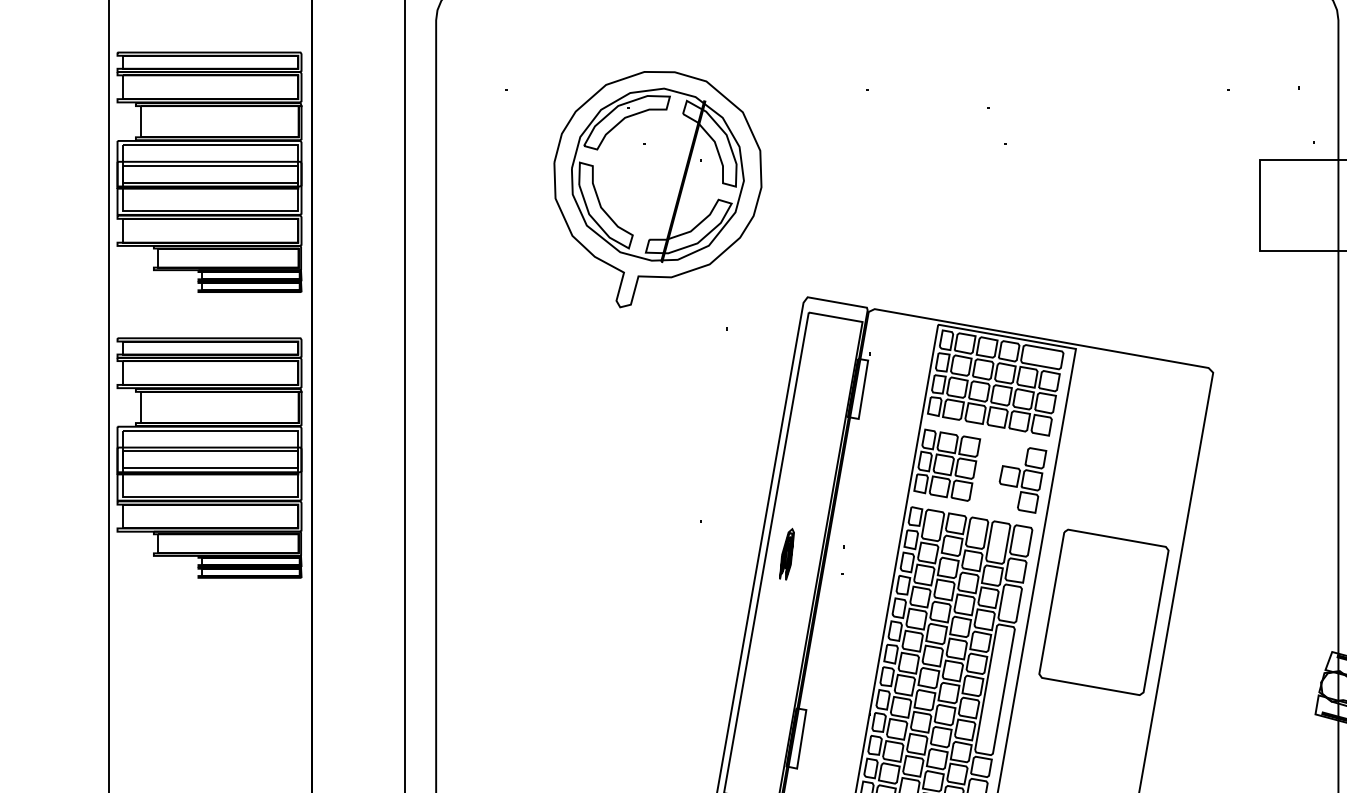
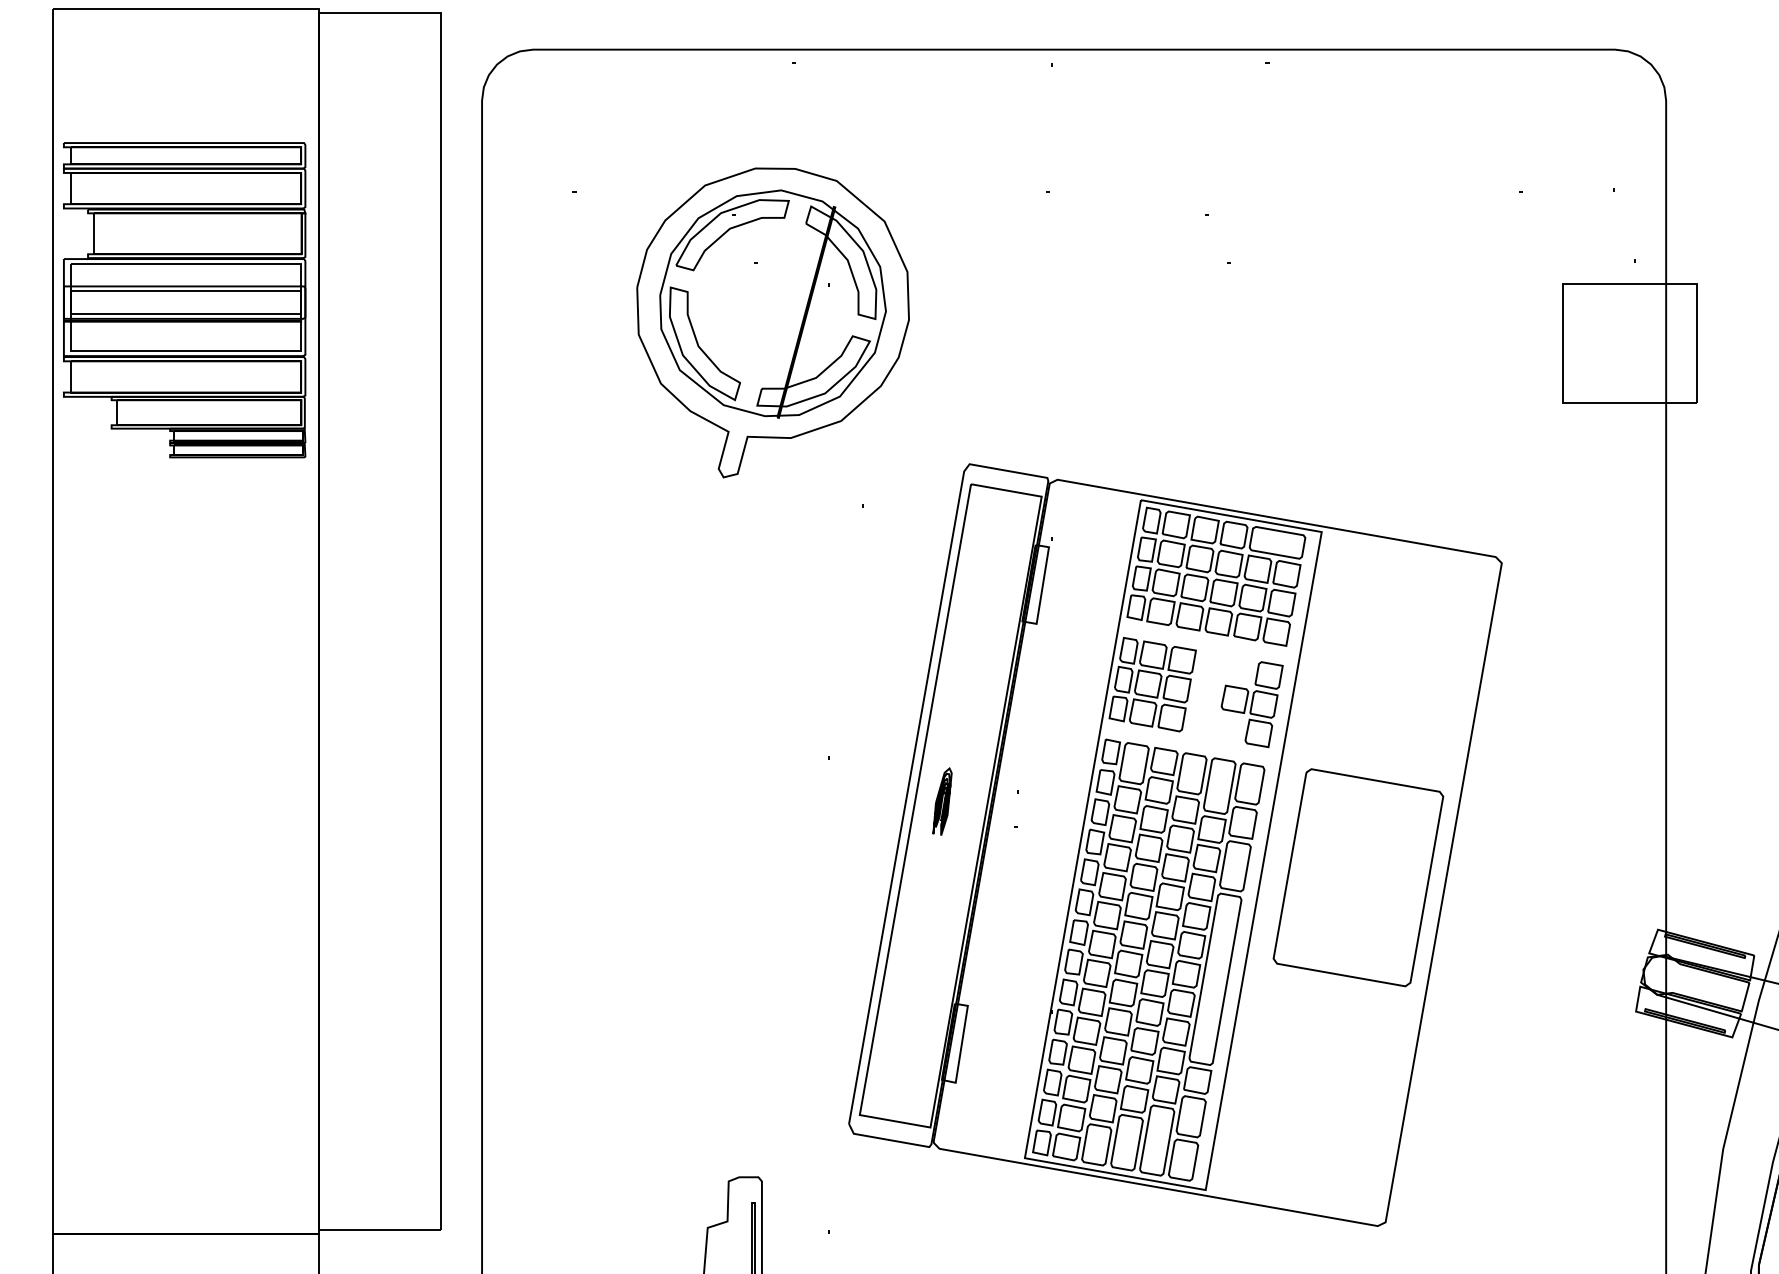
part: (209, 458) -> (184, 675), removed

